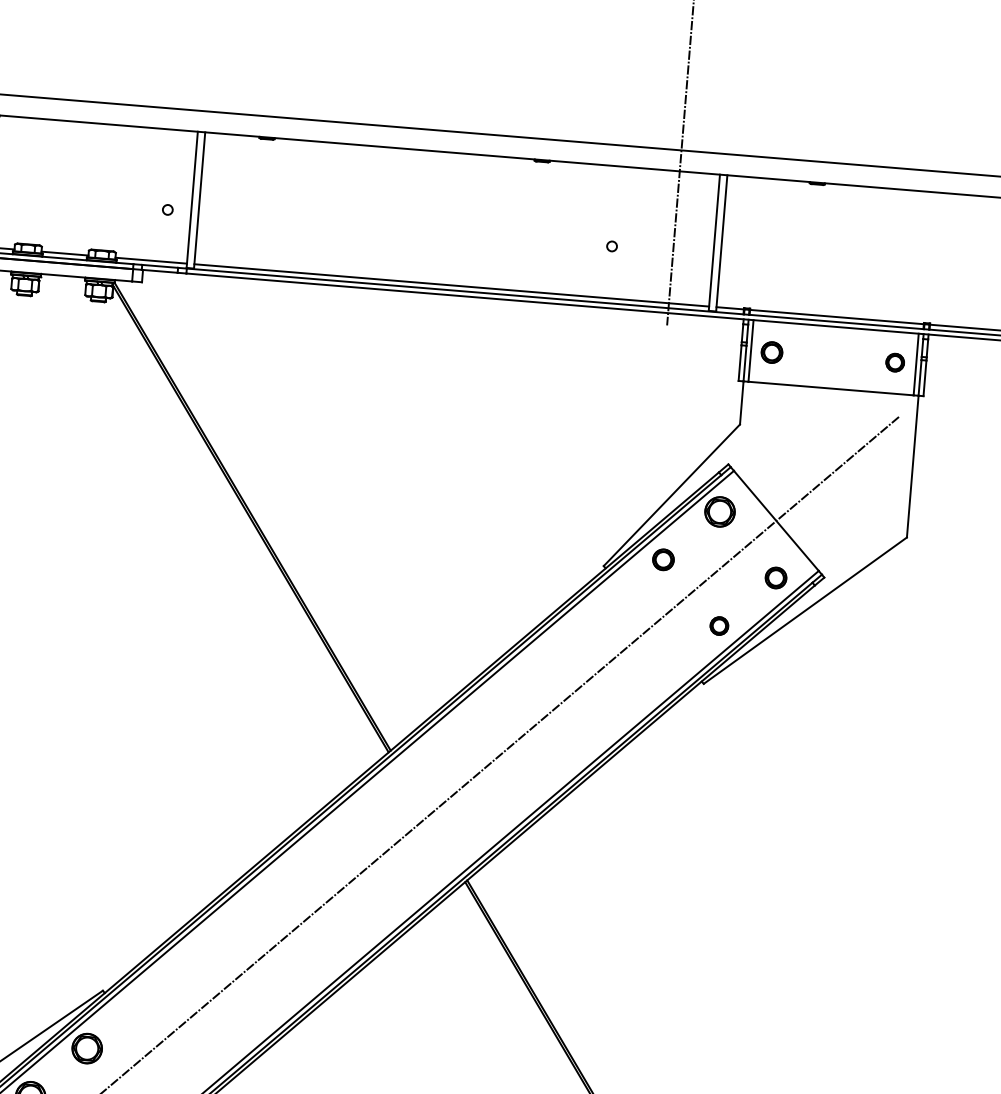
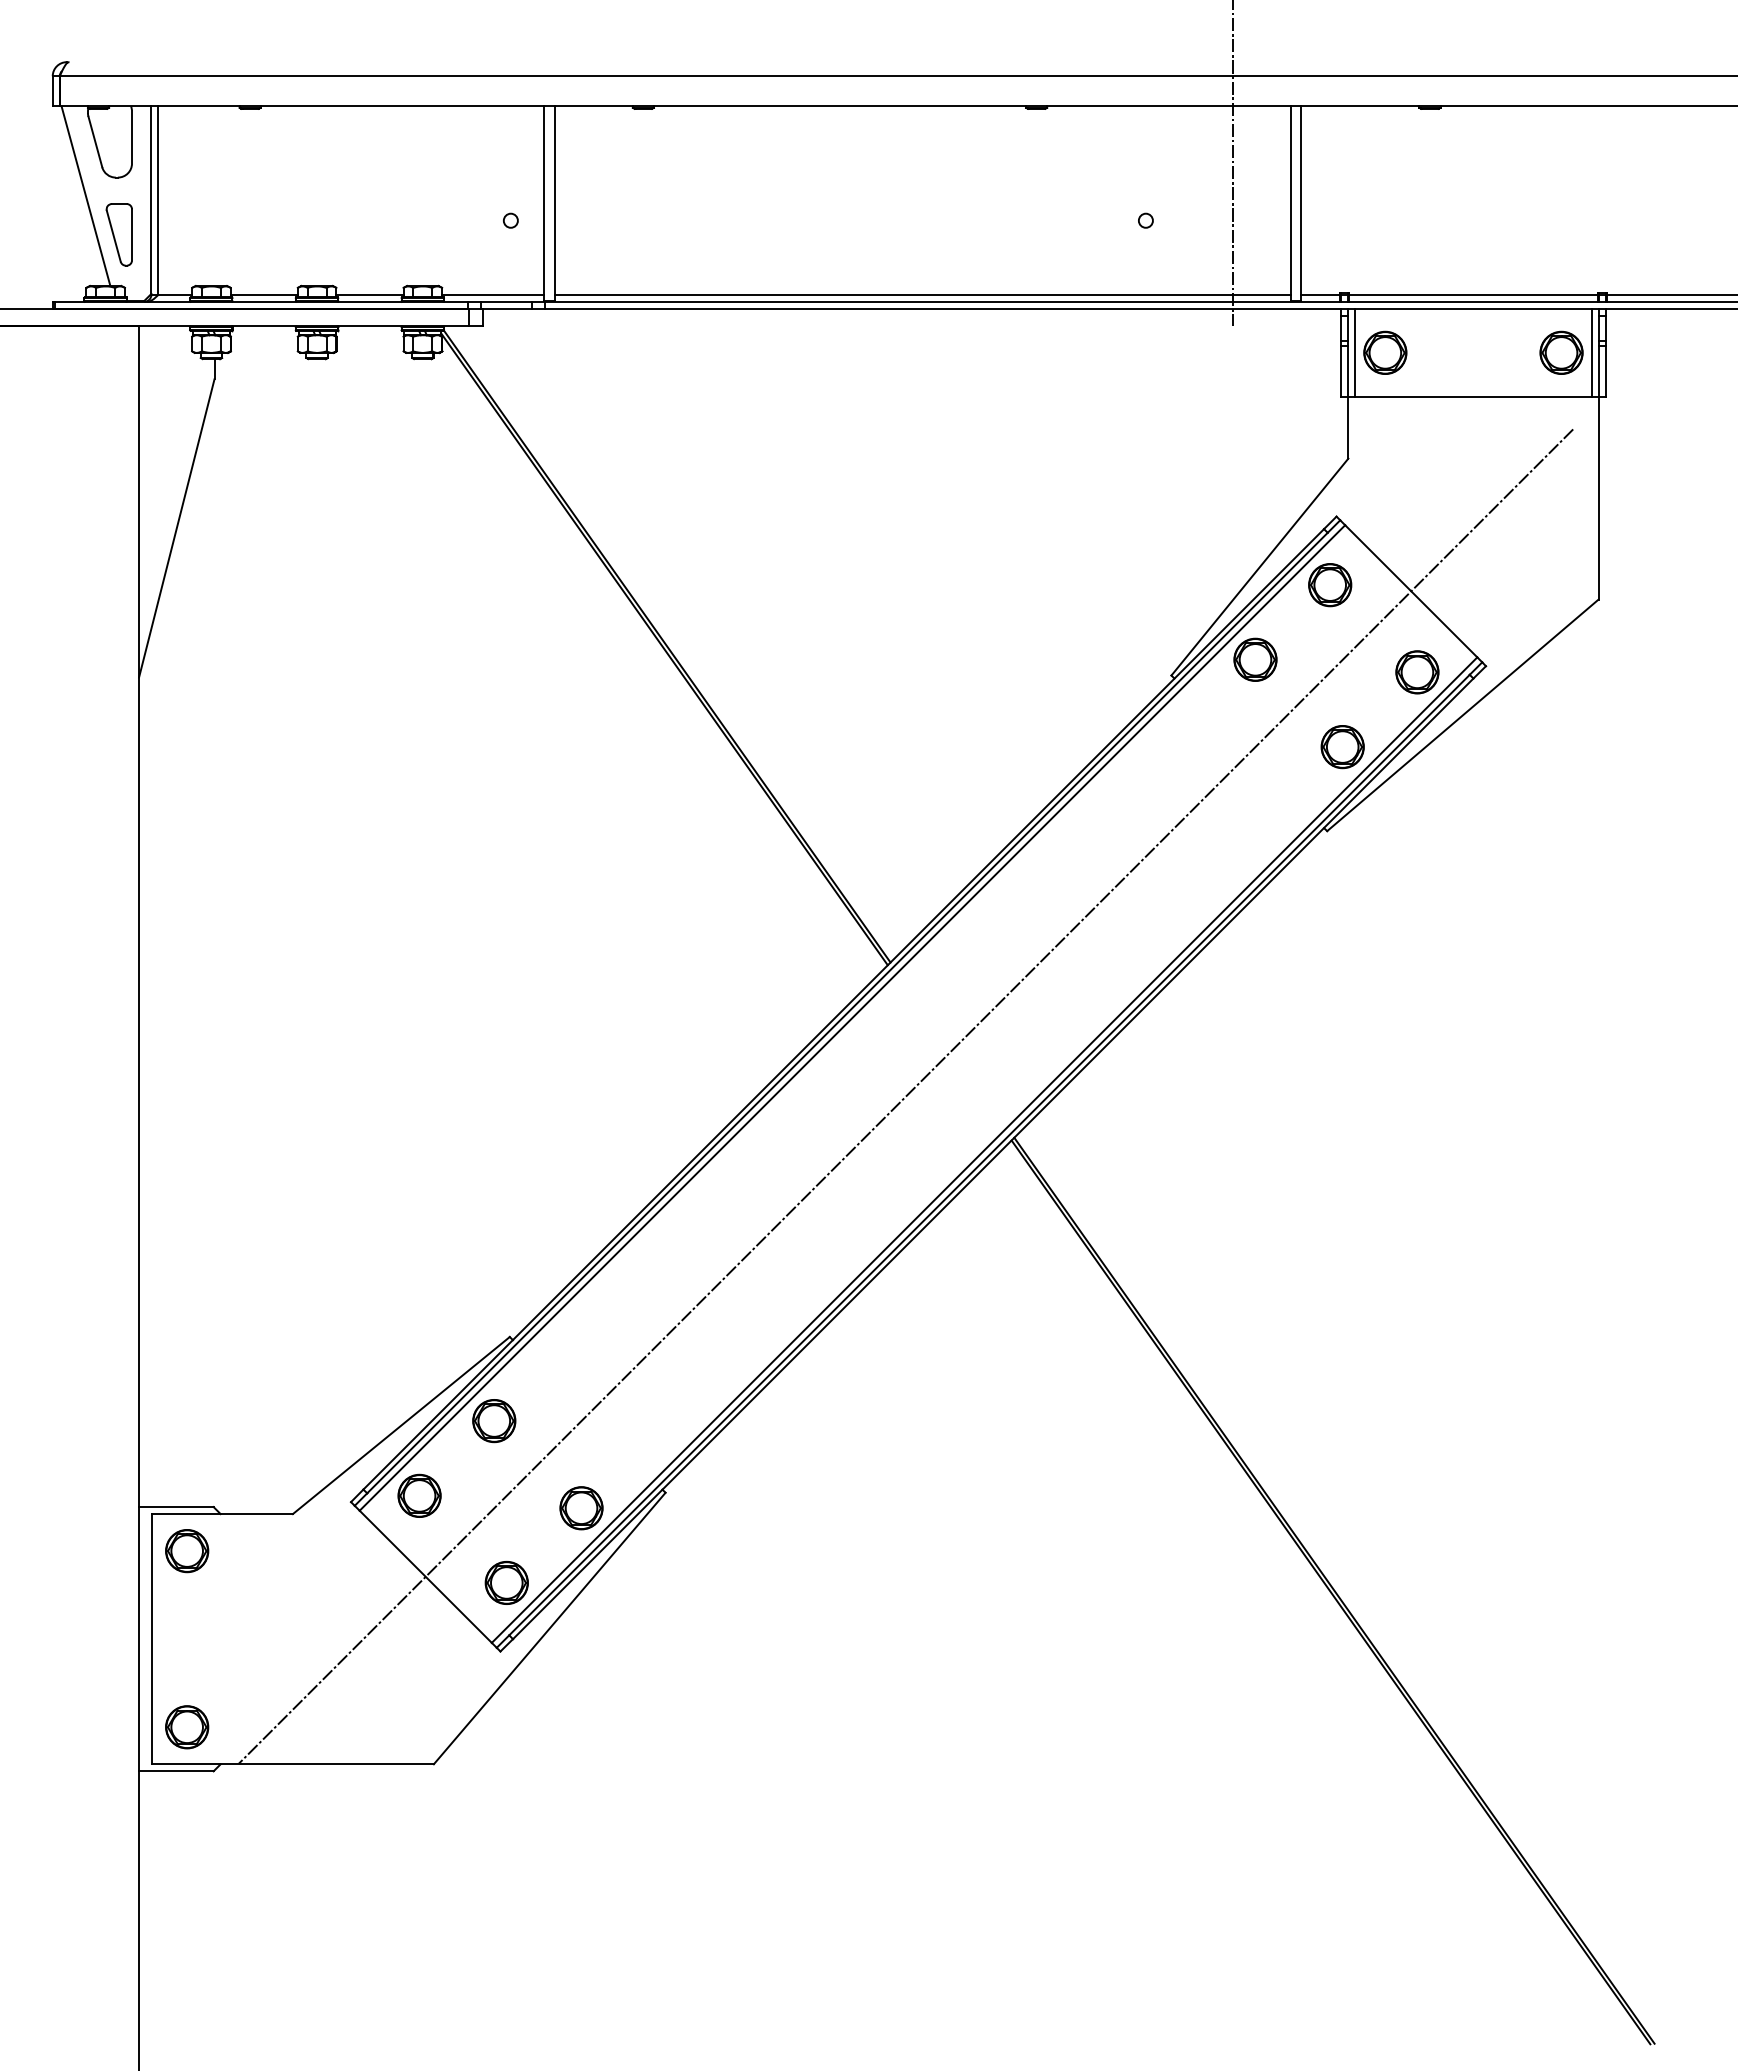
part: (772, 352) -> (1385, 352), size x1.43
part: (895, 362) -> (1561, 352), size x1.67
part: (663, 559) -> (1255, 659), size x1.43
part: (776, 578) -> (1417, 672), size x1.43
part: (719, 626) -> (1342, 747), size x1.67

